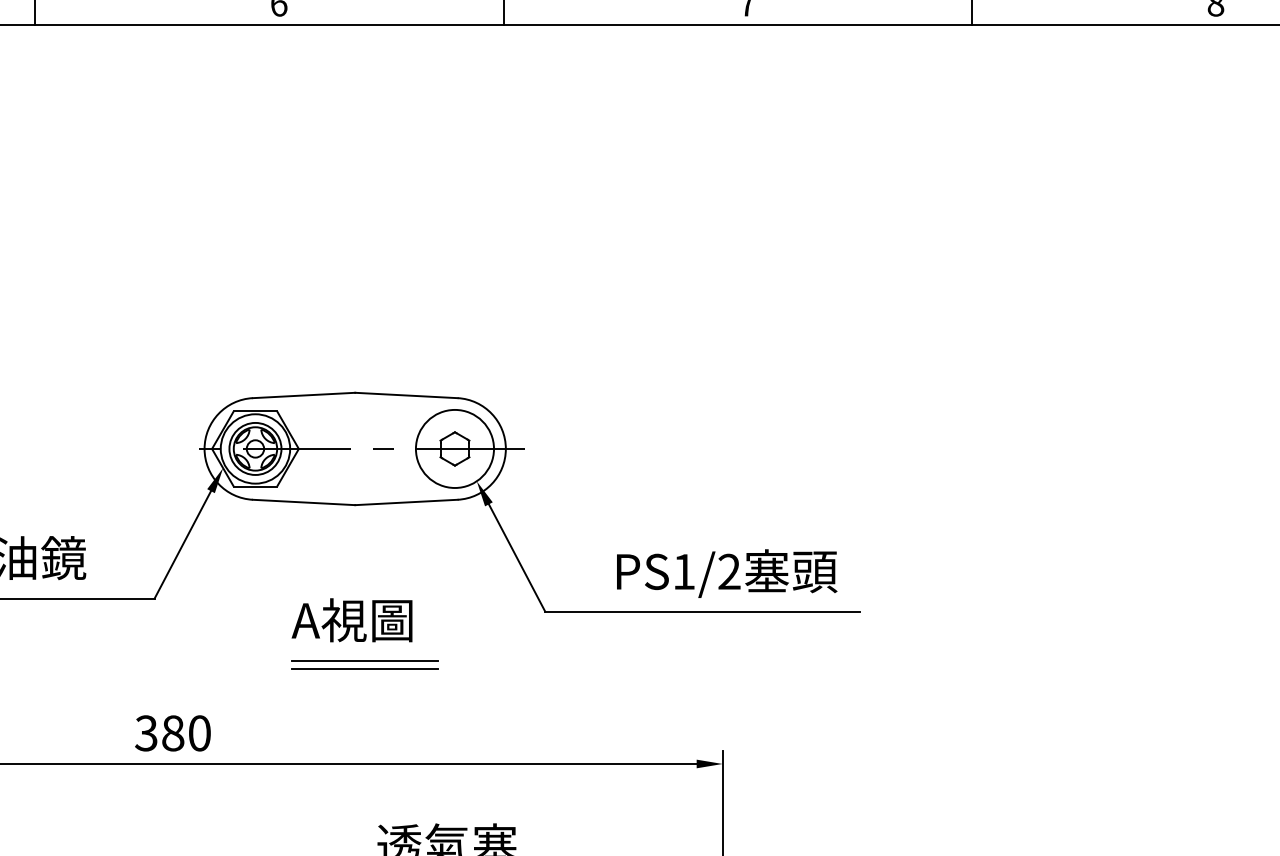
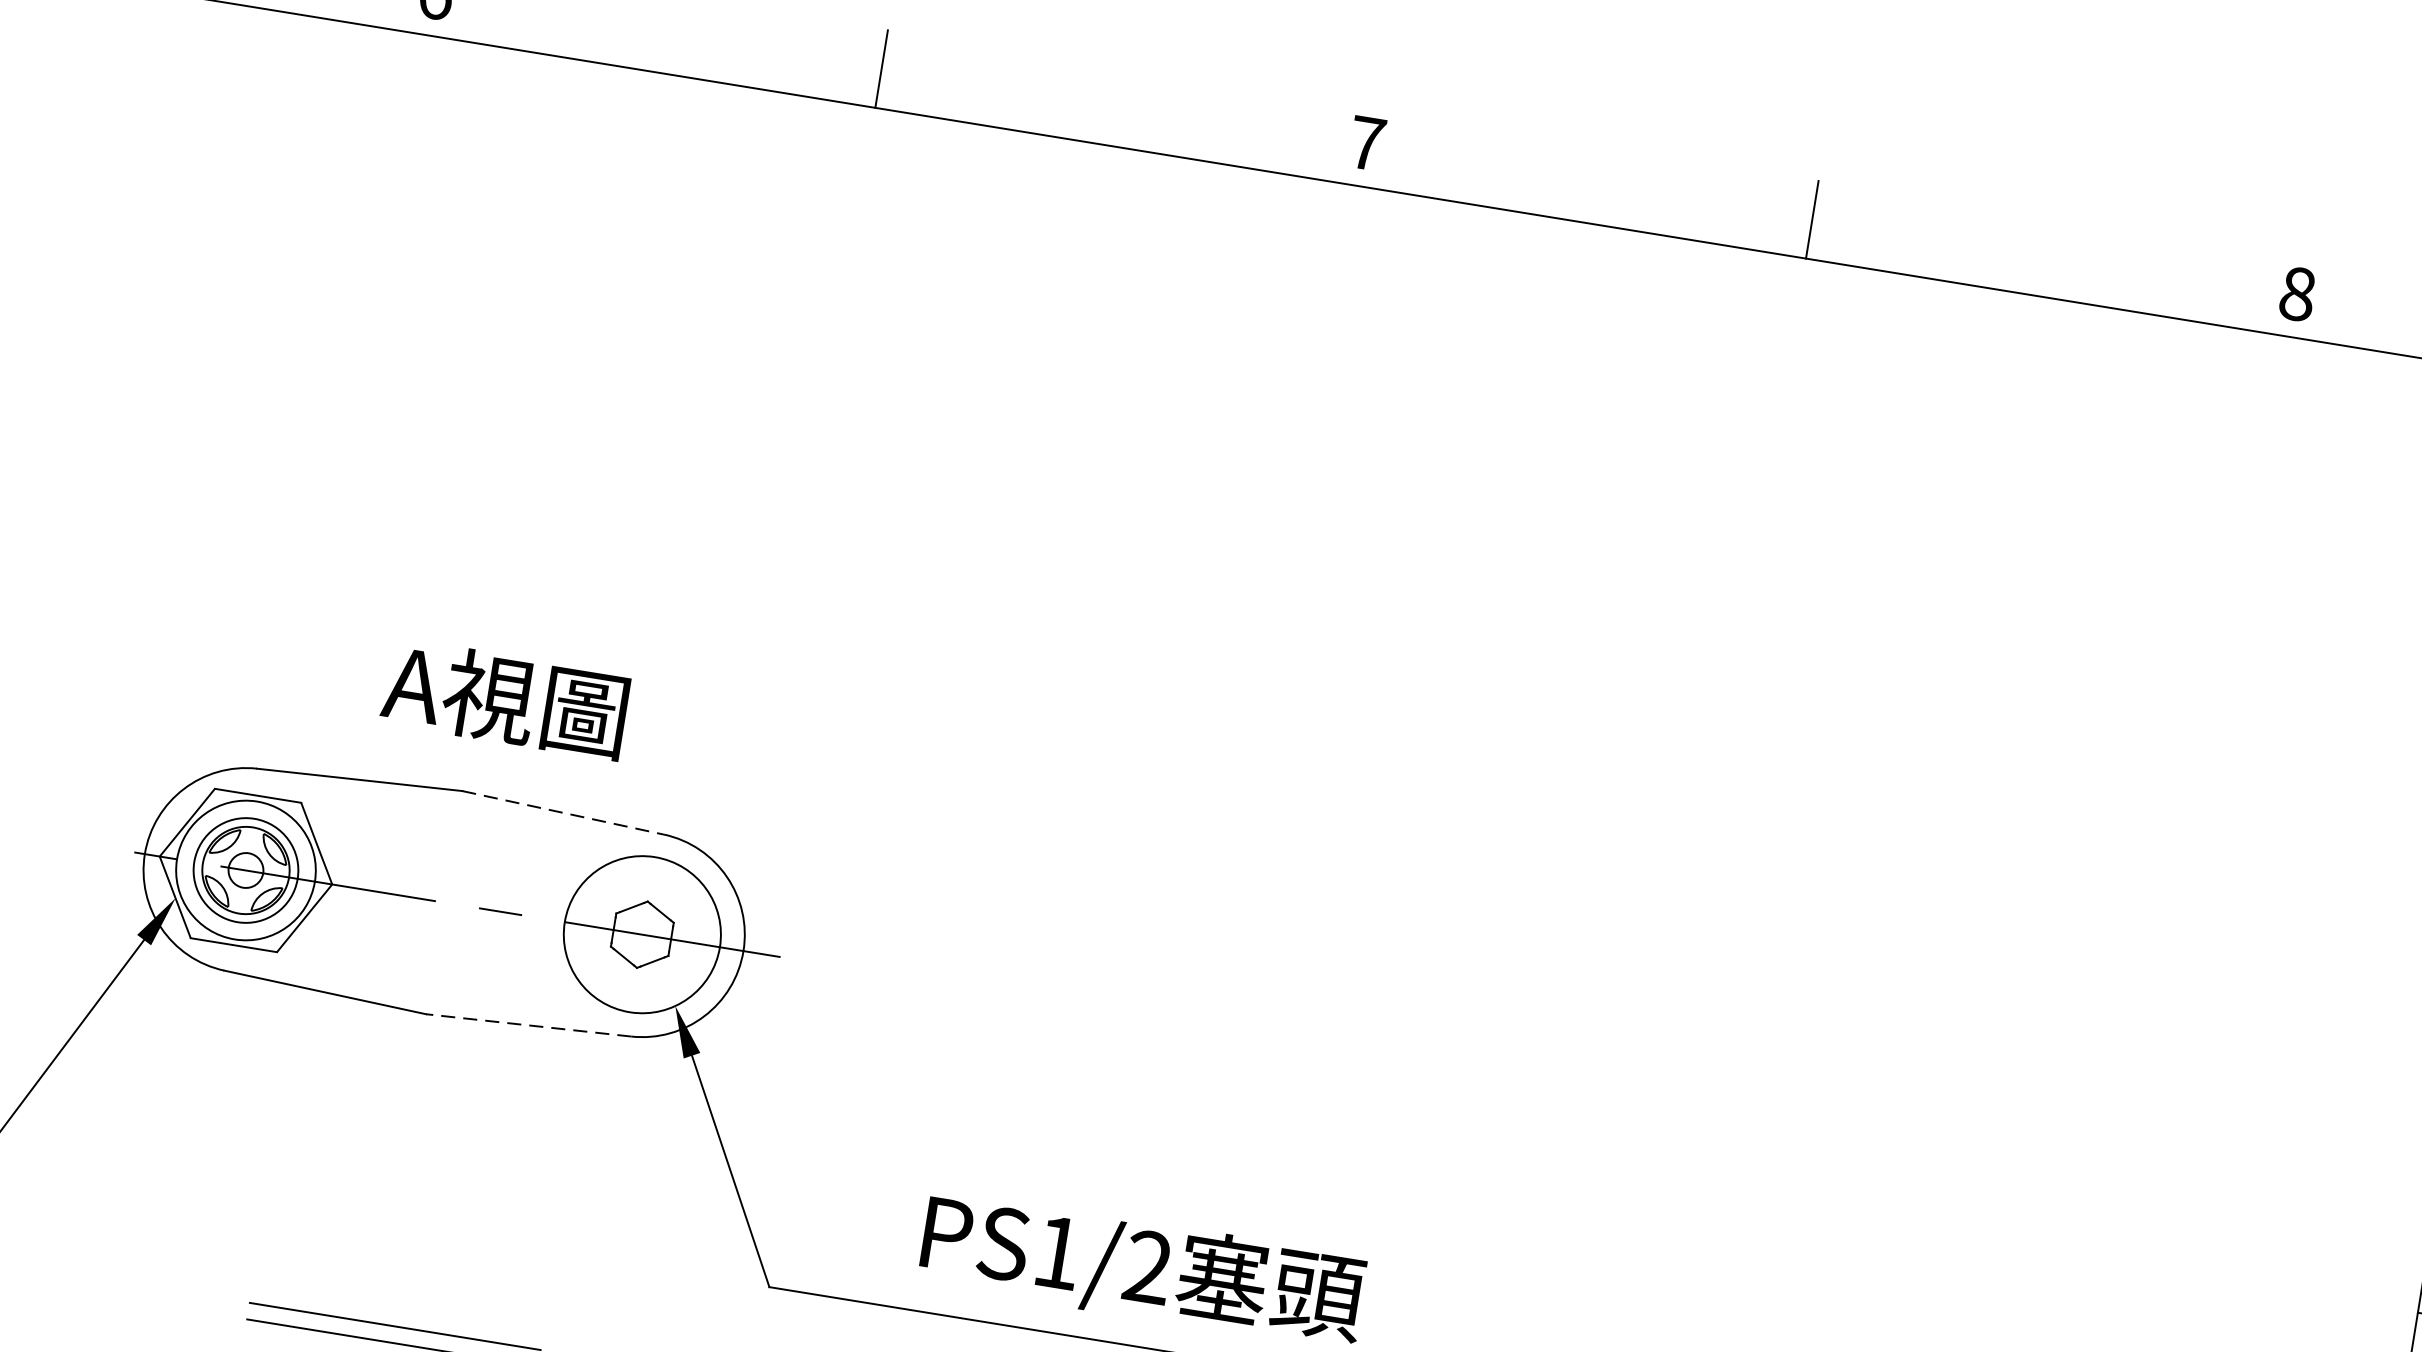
line: (406, 395) -> (563, 812), solid -> dashed
line: (405, 502) -> (526, 1025), solid -> dashed
text: (351, 620) -> (504, 699), moved

